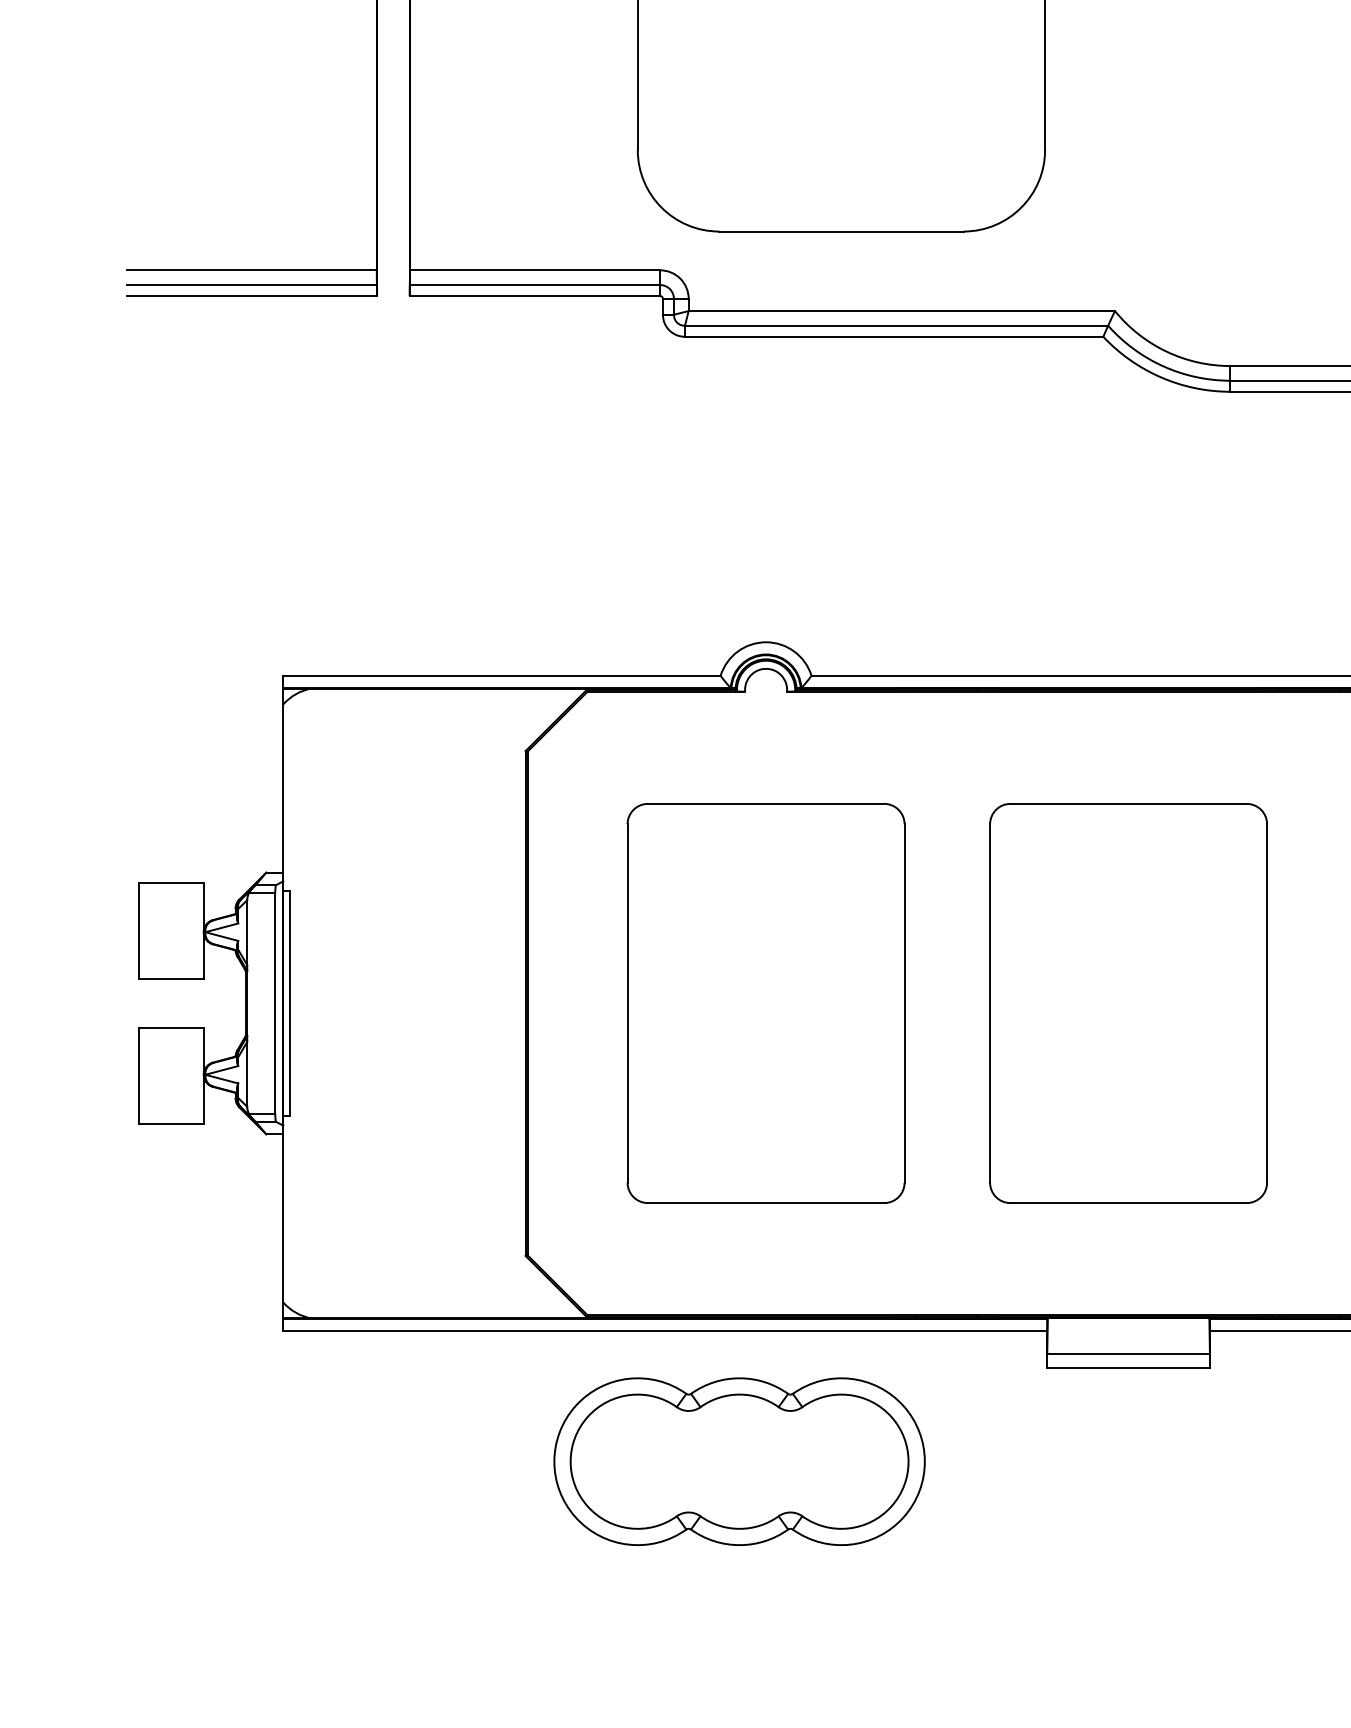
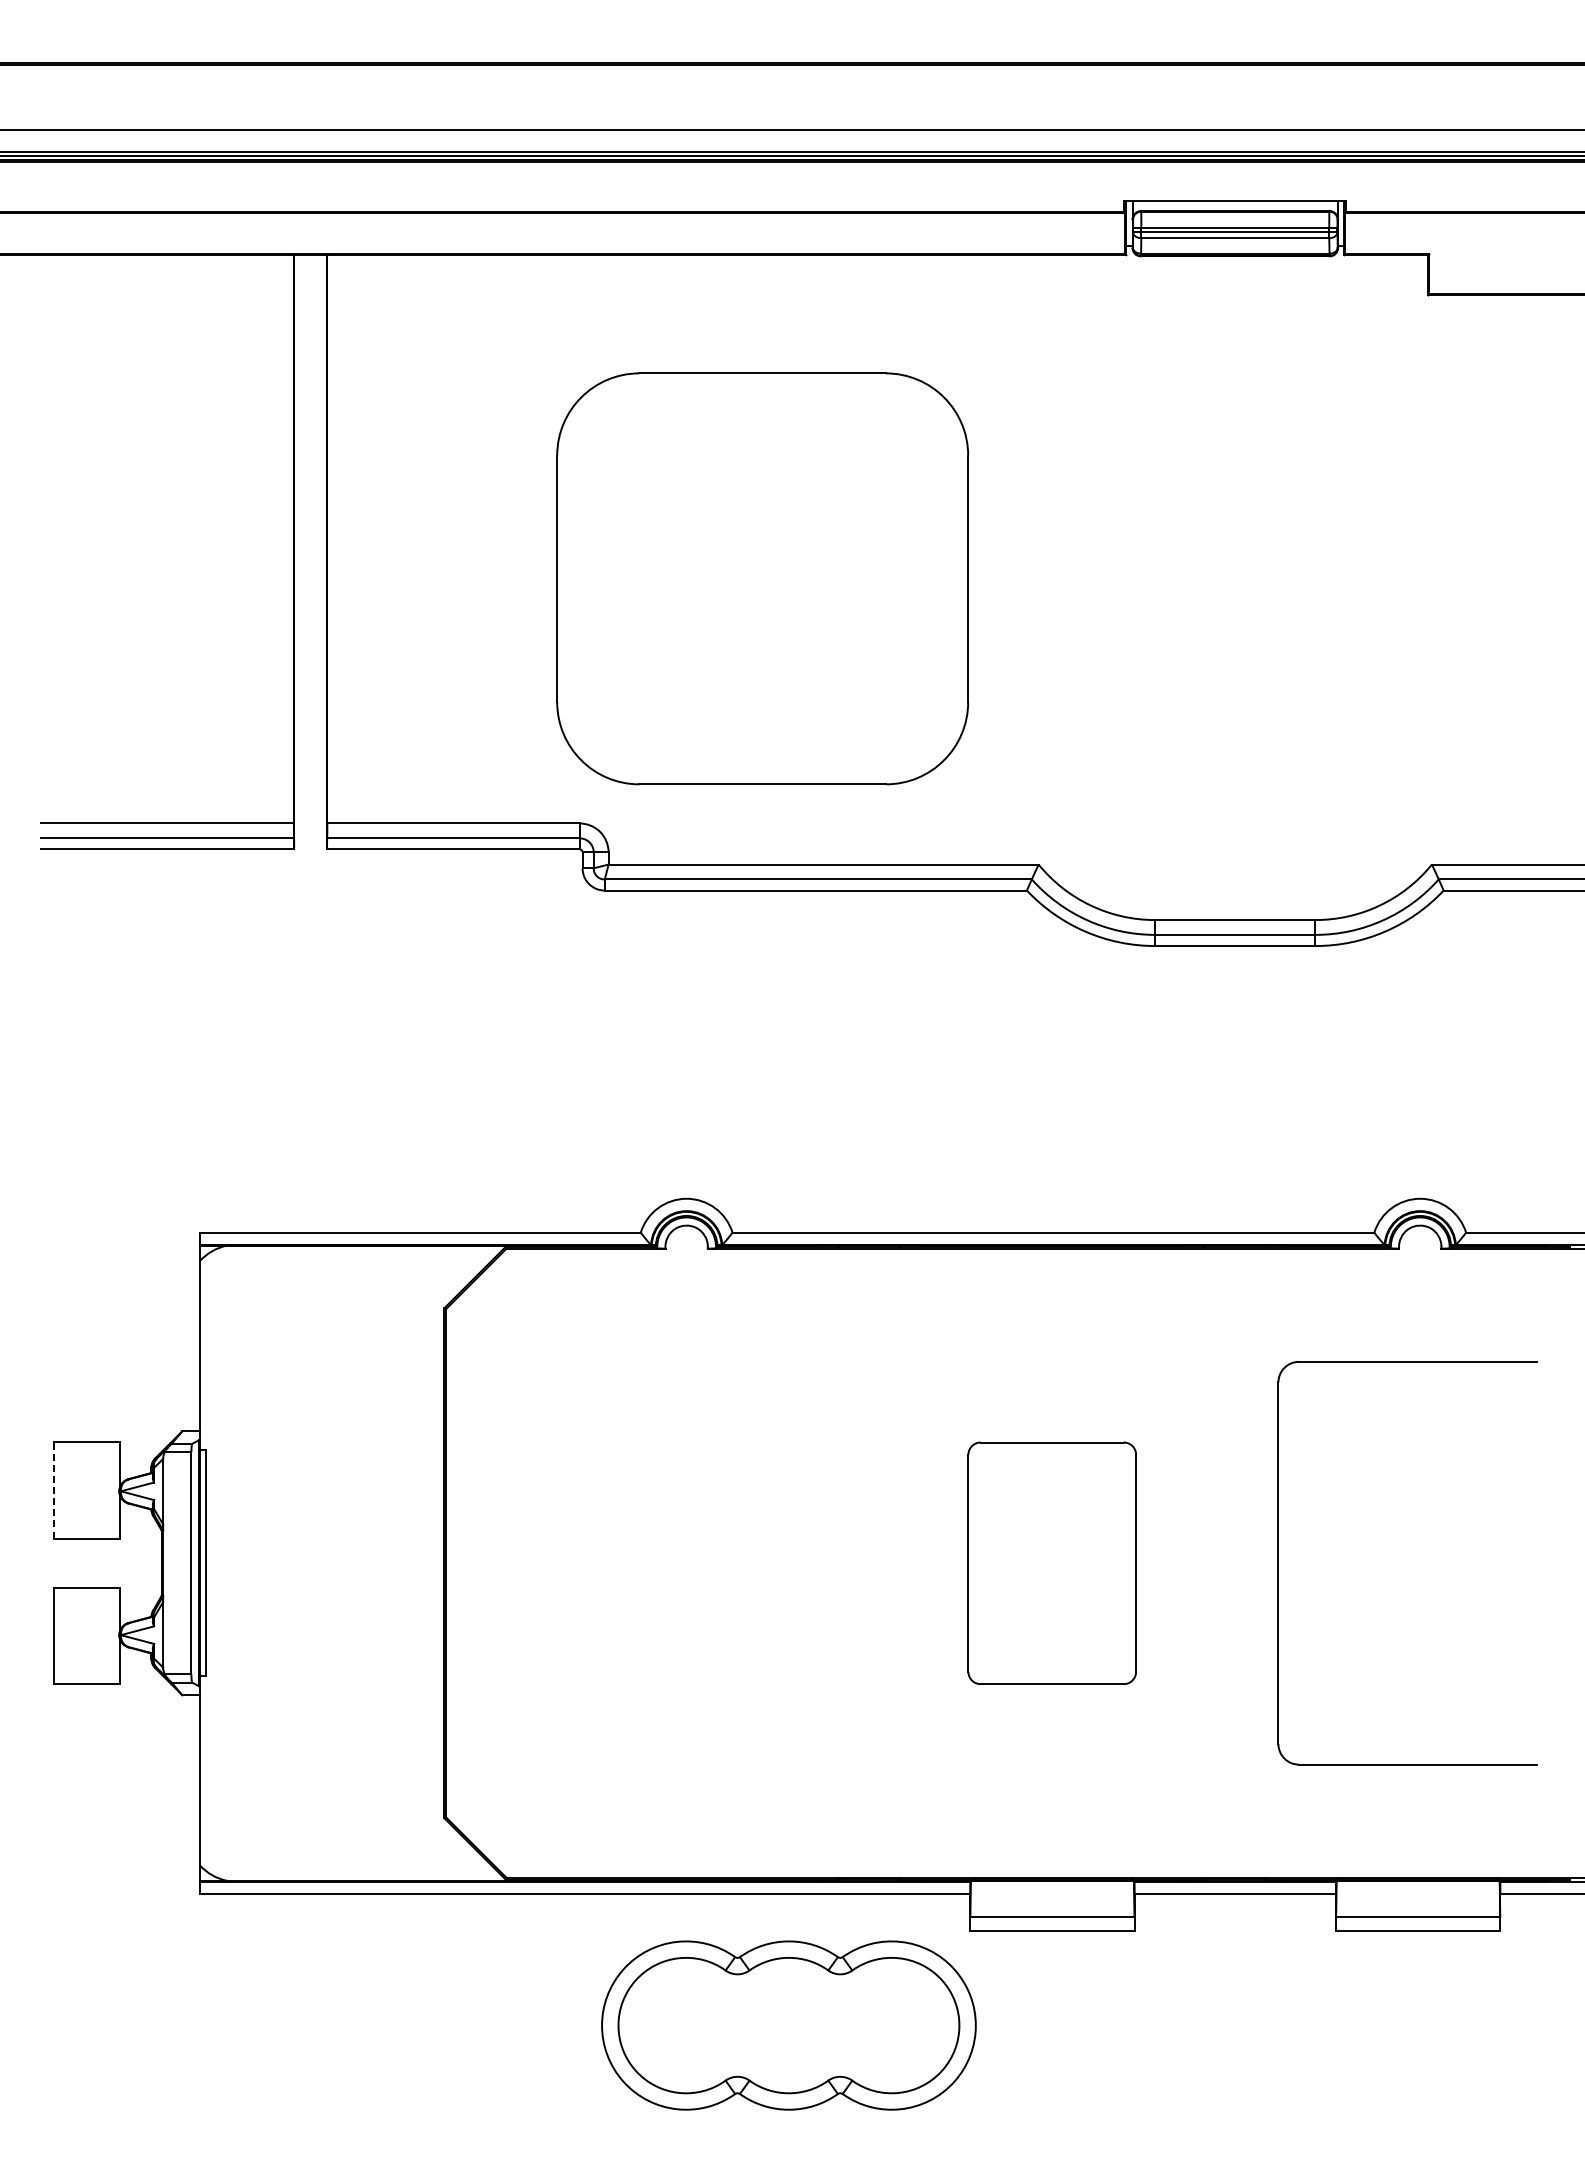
line: (138, 930) -> (53, 1489), solid -> dashed
part: (765, 1003) -> (686, 1563), removed
part: (1127, 1003) -> (1051, 1563), size x0.6
part: (739, 1461) -> (788, 2025), moved

